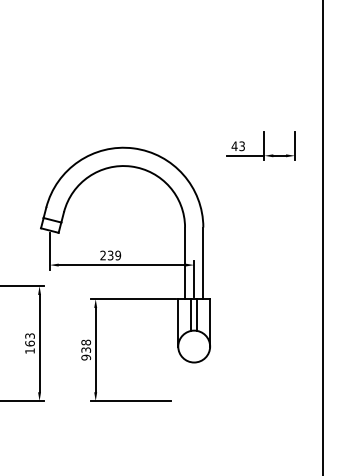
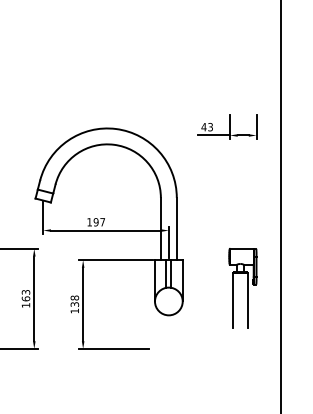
text: (110, 255) -> (96, 222), 239 -> 197
part: (279, 331) -> (243, 288), added
text: (86, 357) -> (75, 310), 938 -> 138

